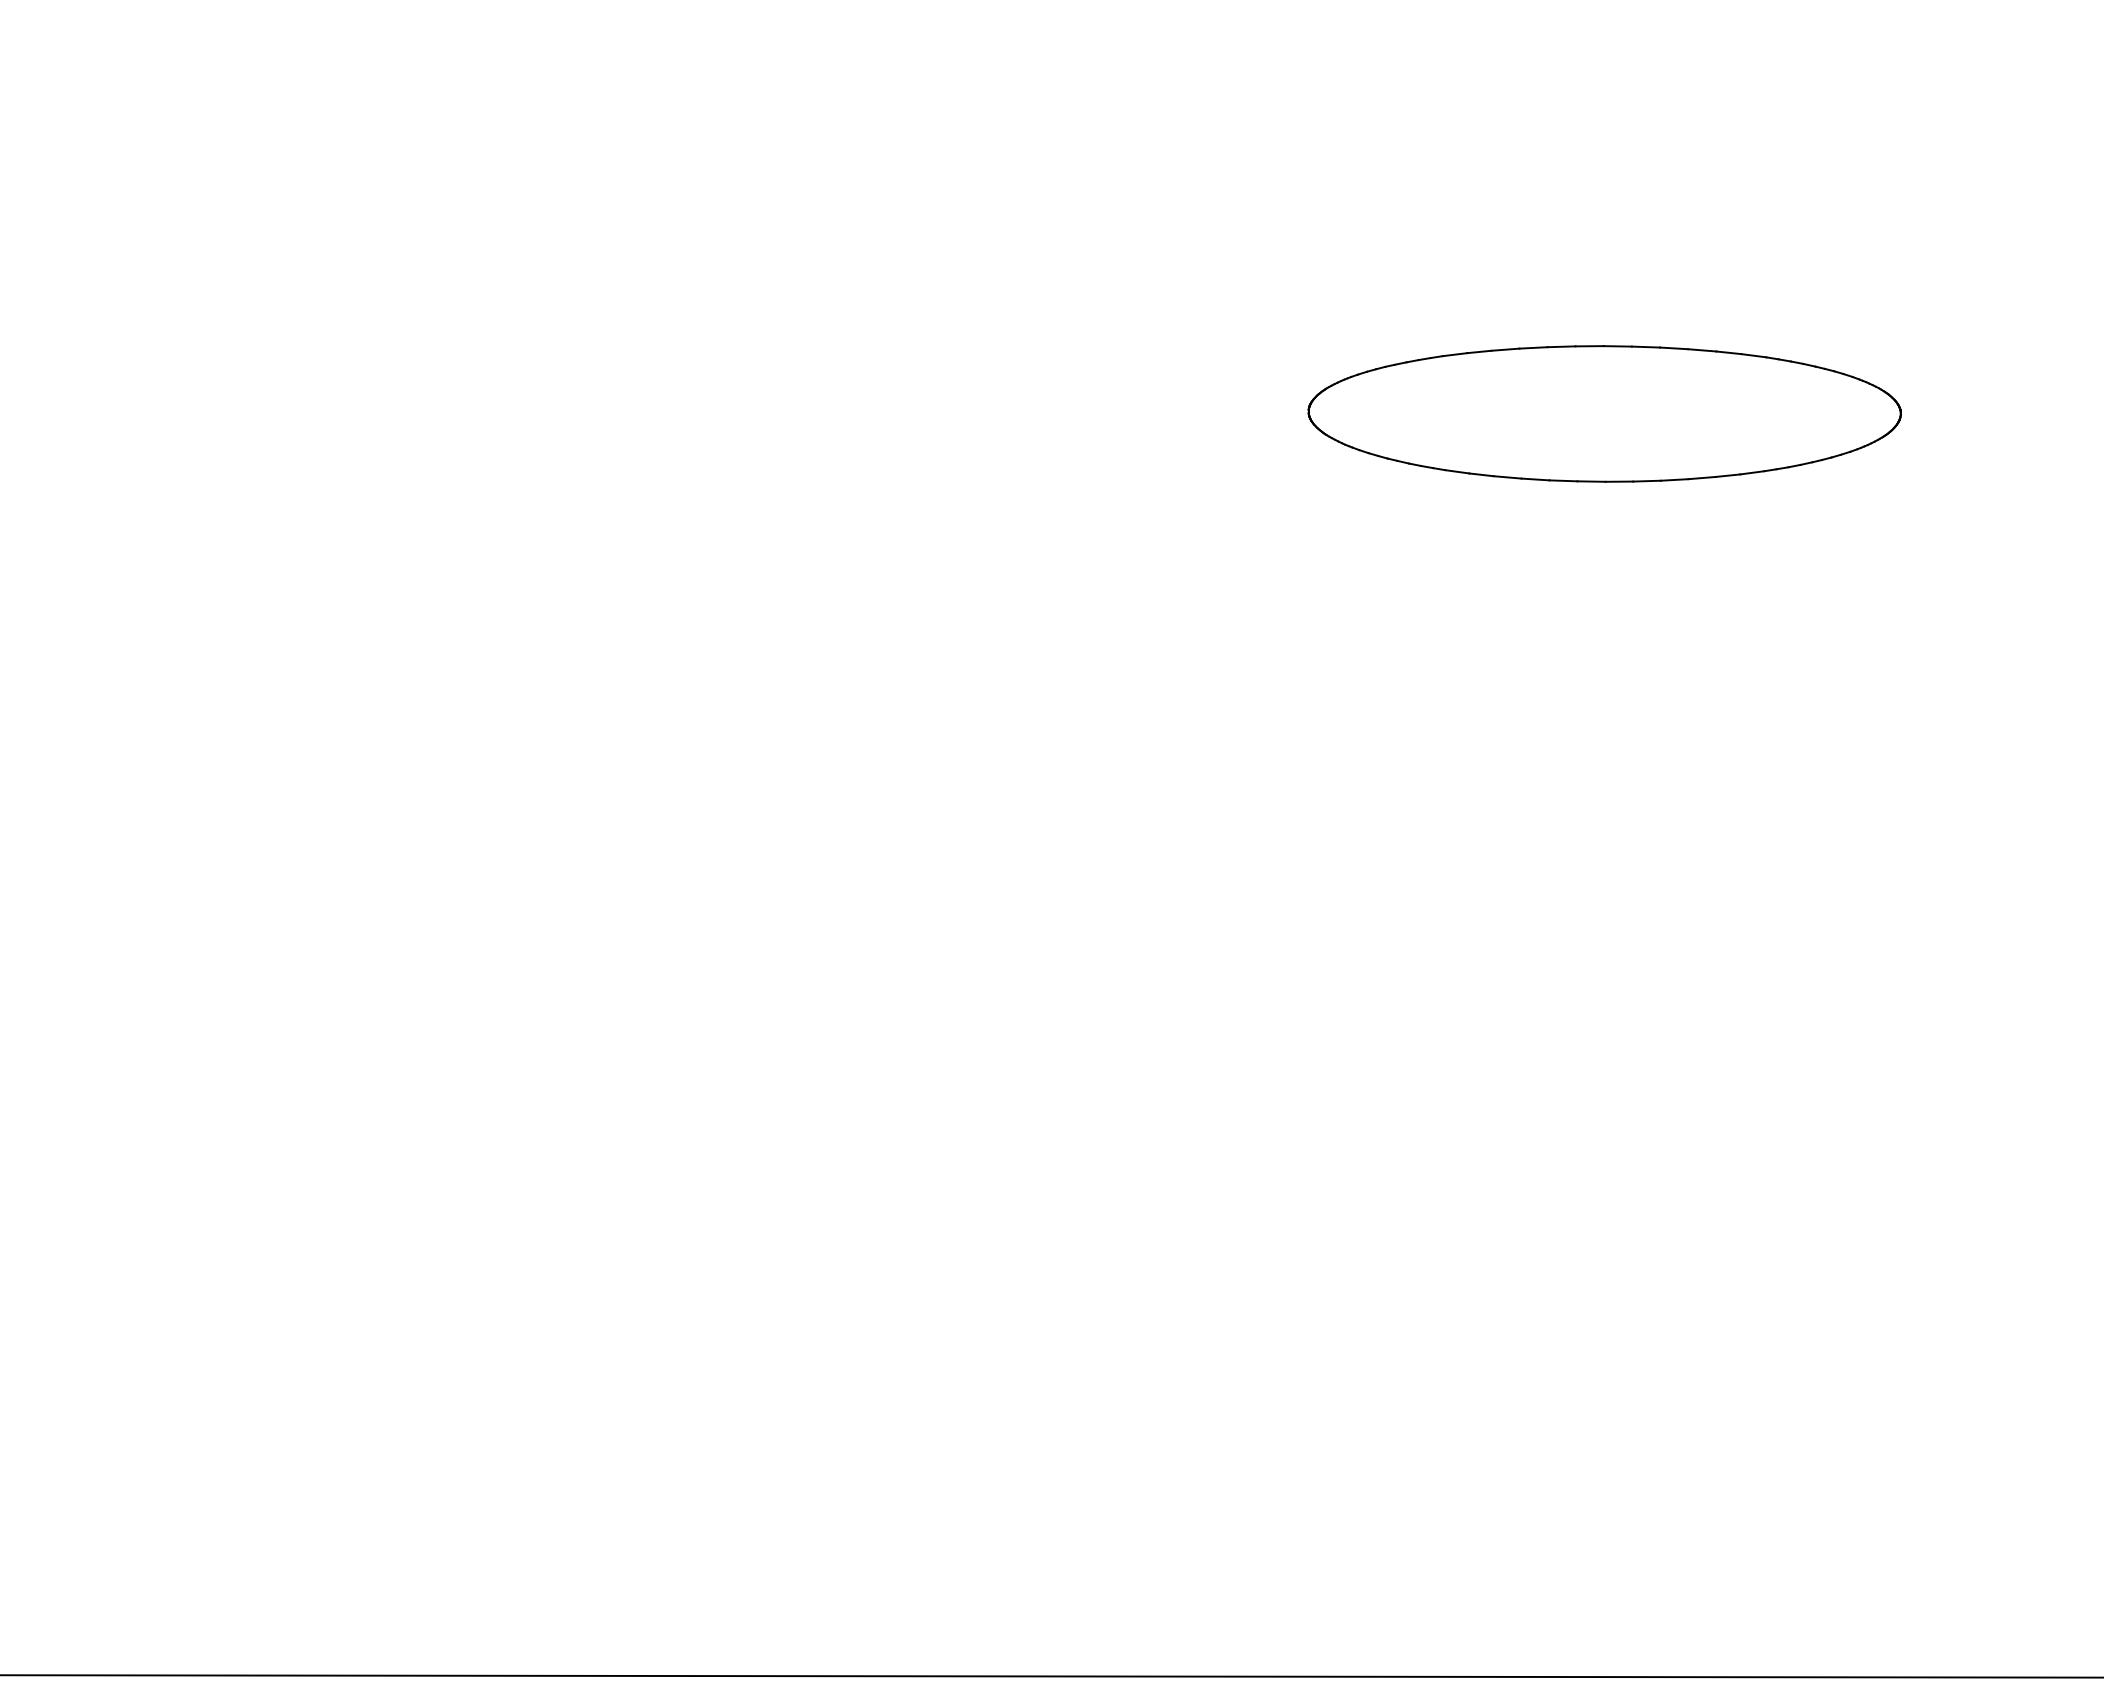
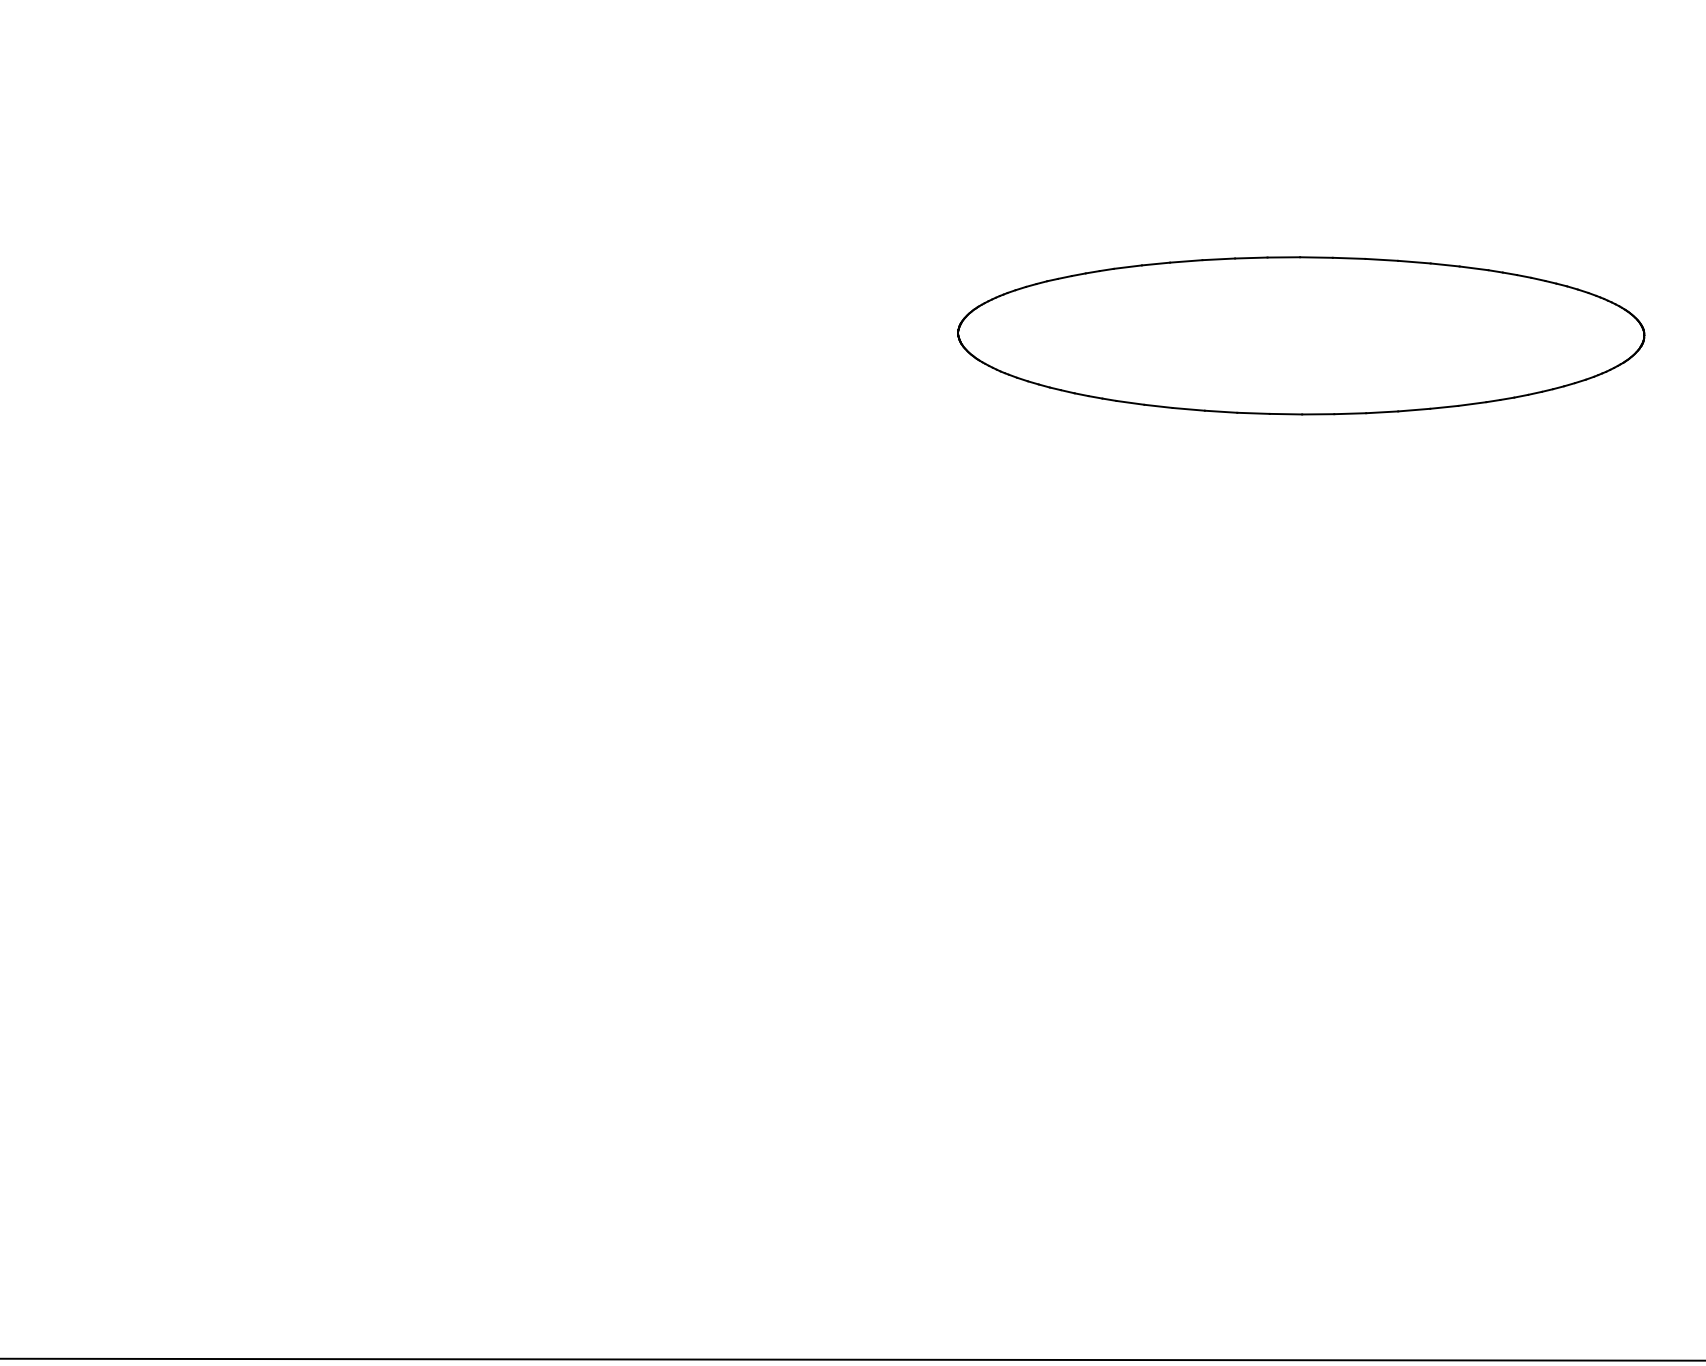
part: (1604, 413) -> (1301, 335), size x1.43

